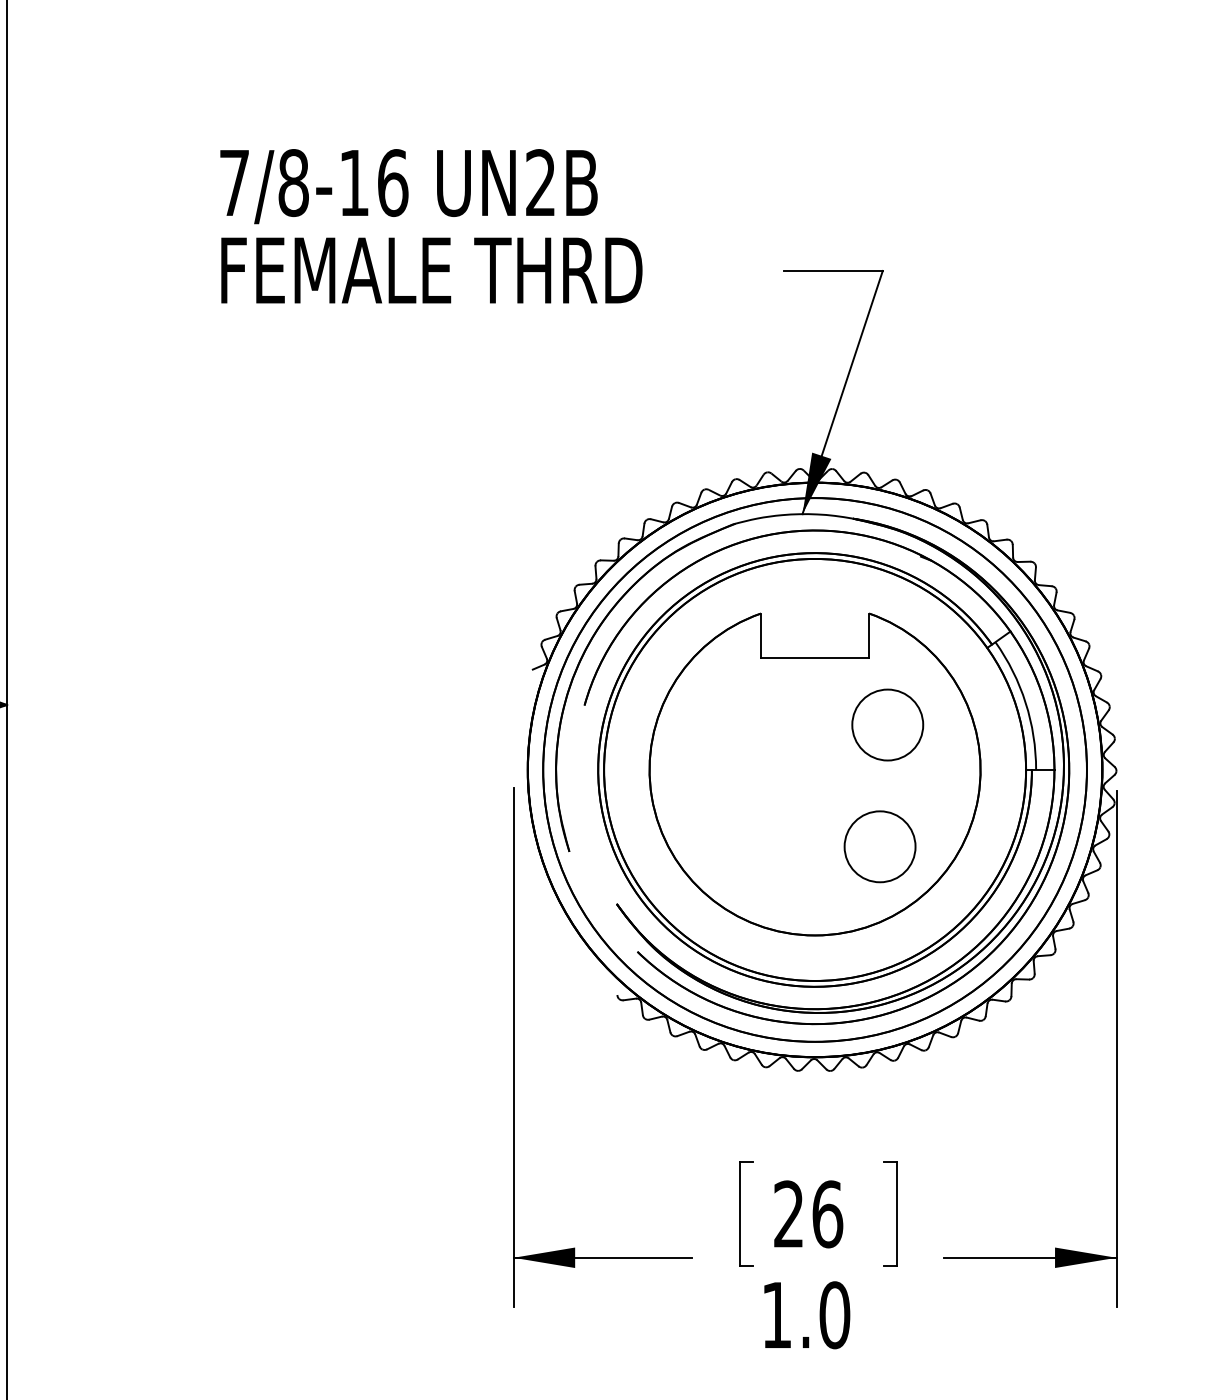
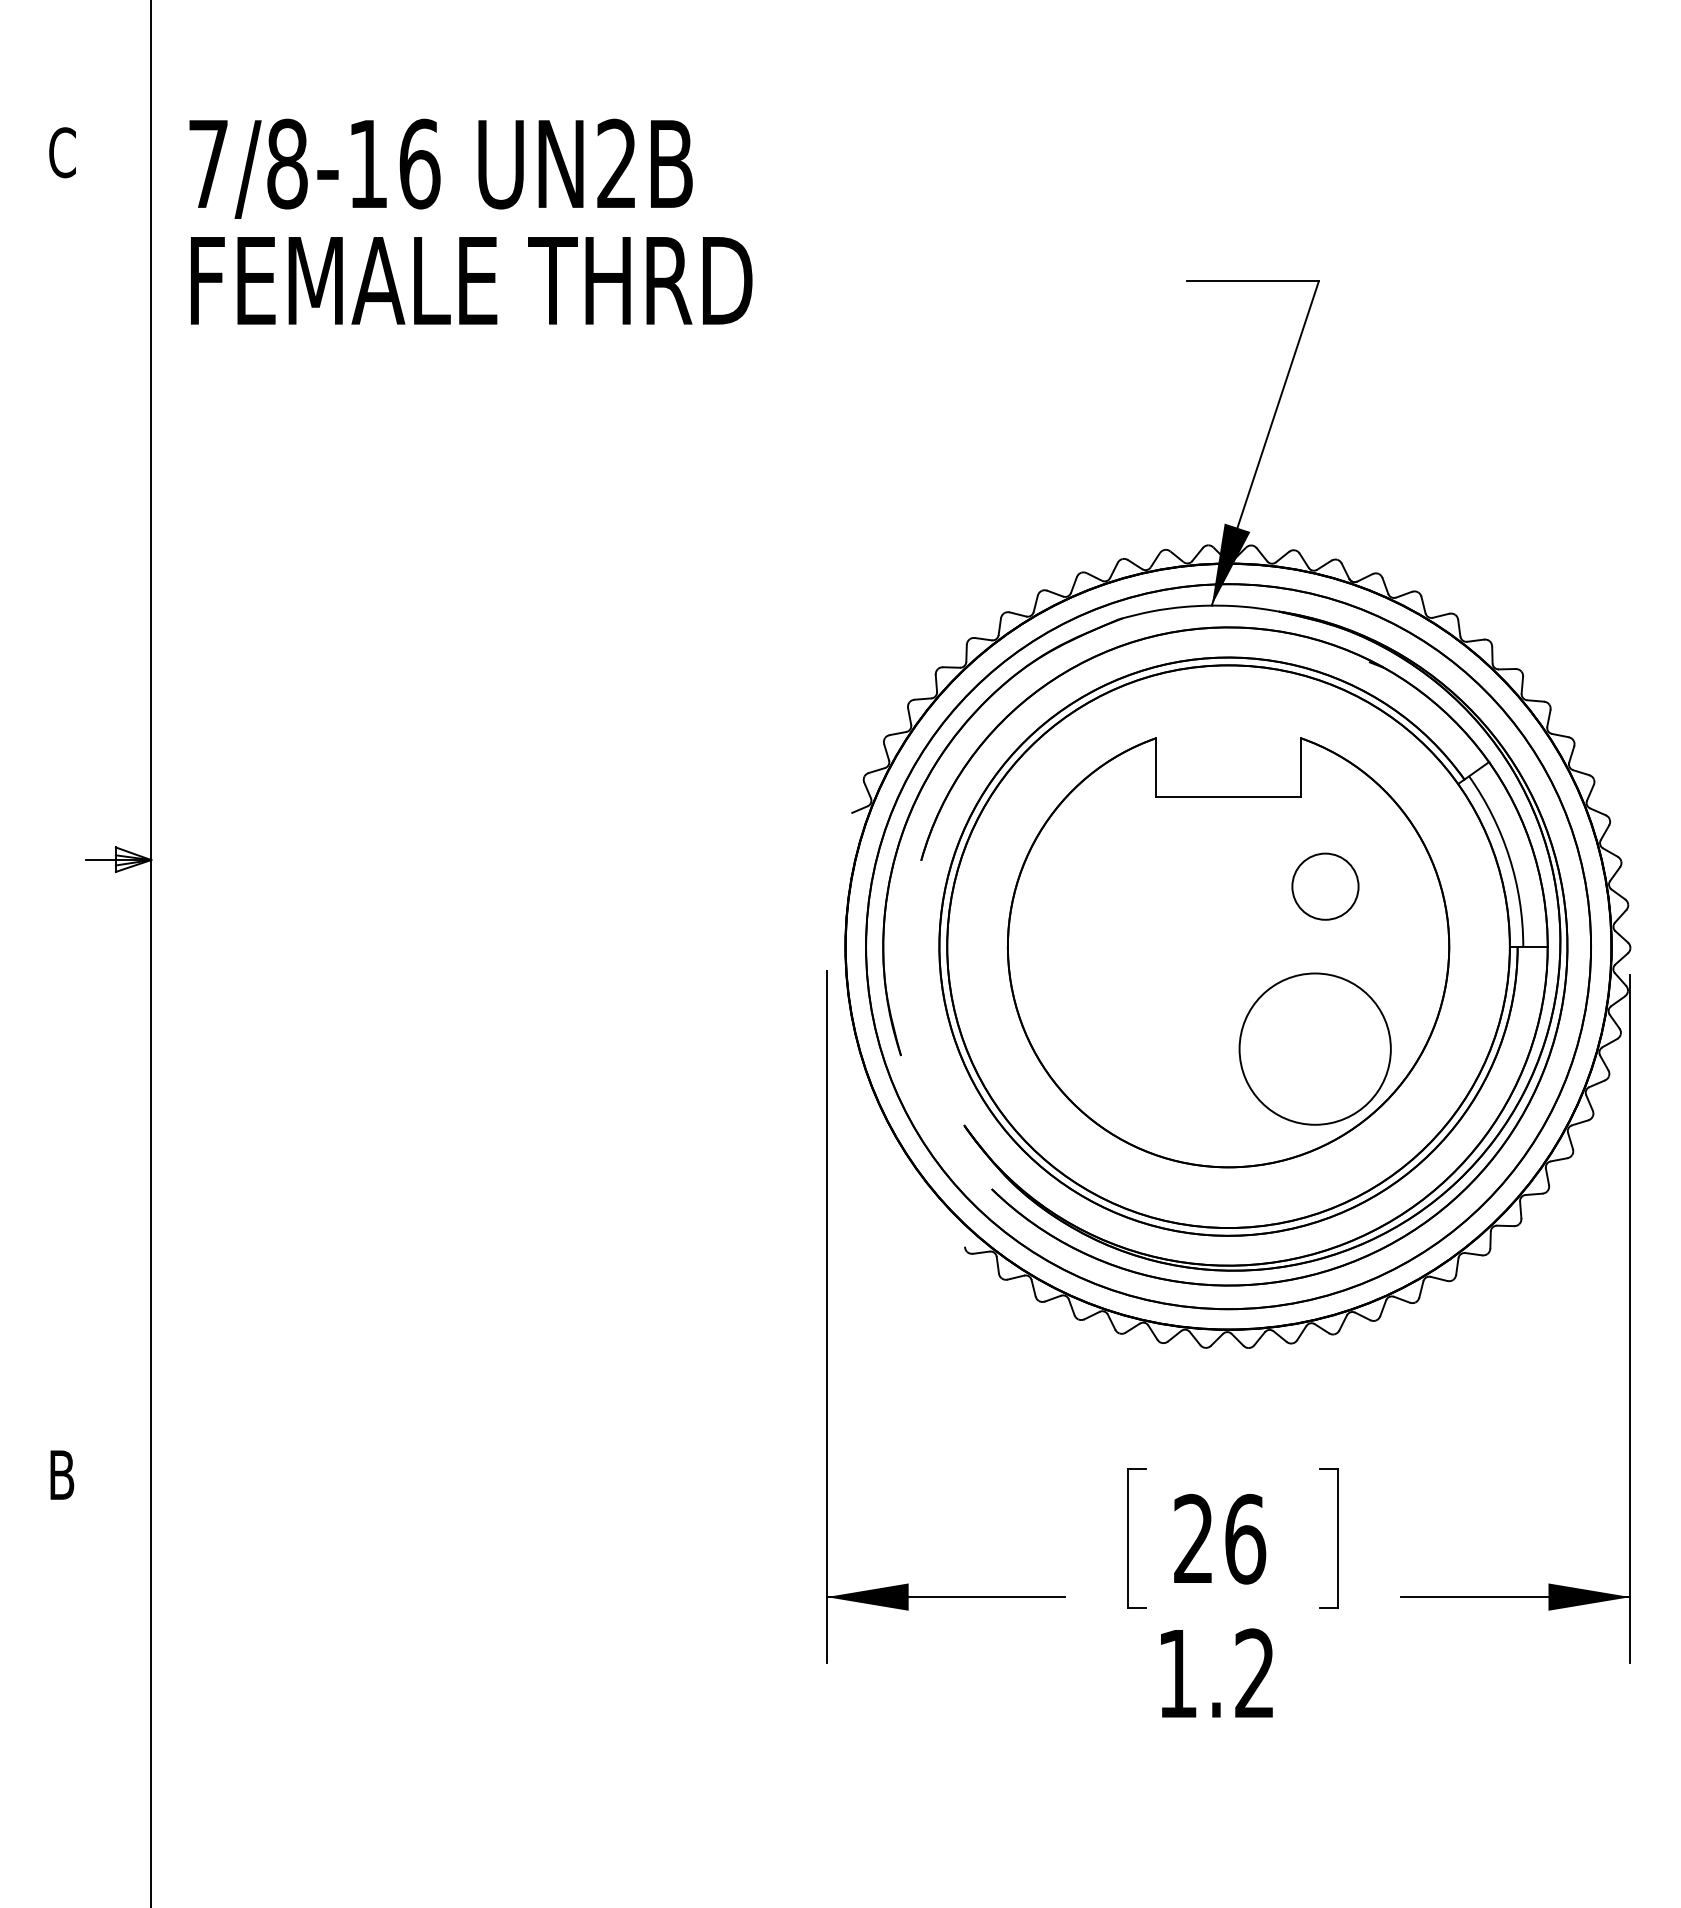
text: (431, 226) -> (470, 221), moved
circle: (887, 724) -> (1325, 886), size x0.7
circle: (879, 846) -> (1314, 1048), size x1.6
text: (834, 1315) -> (1254, 1673), 1.0 -> 1.2

